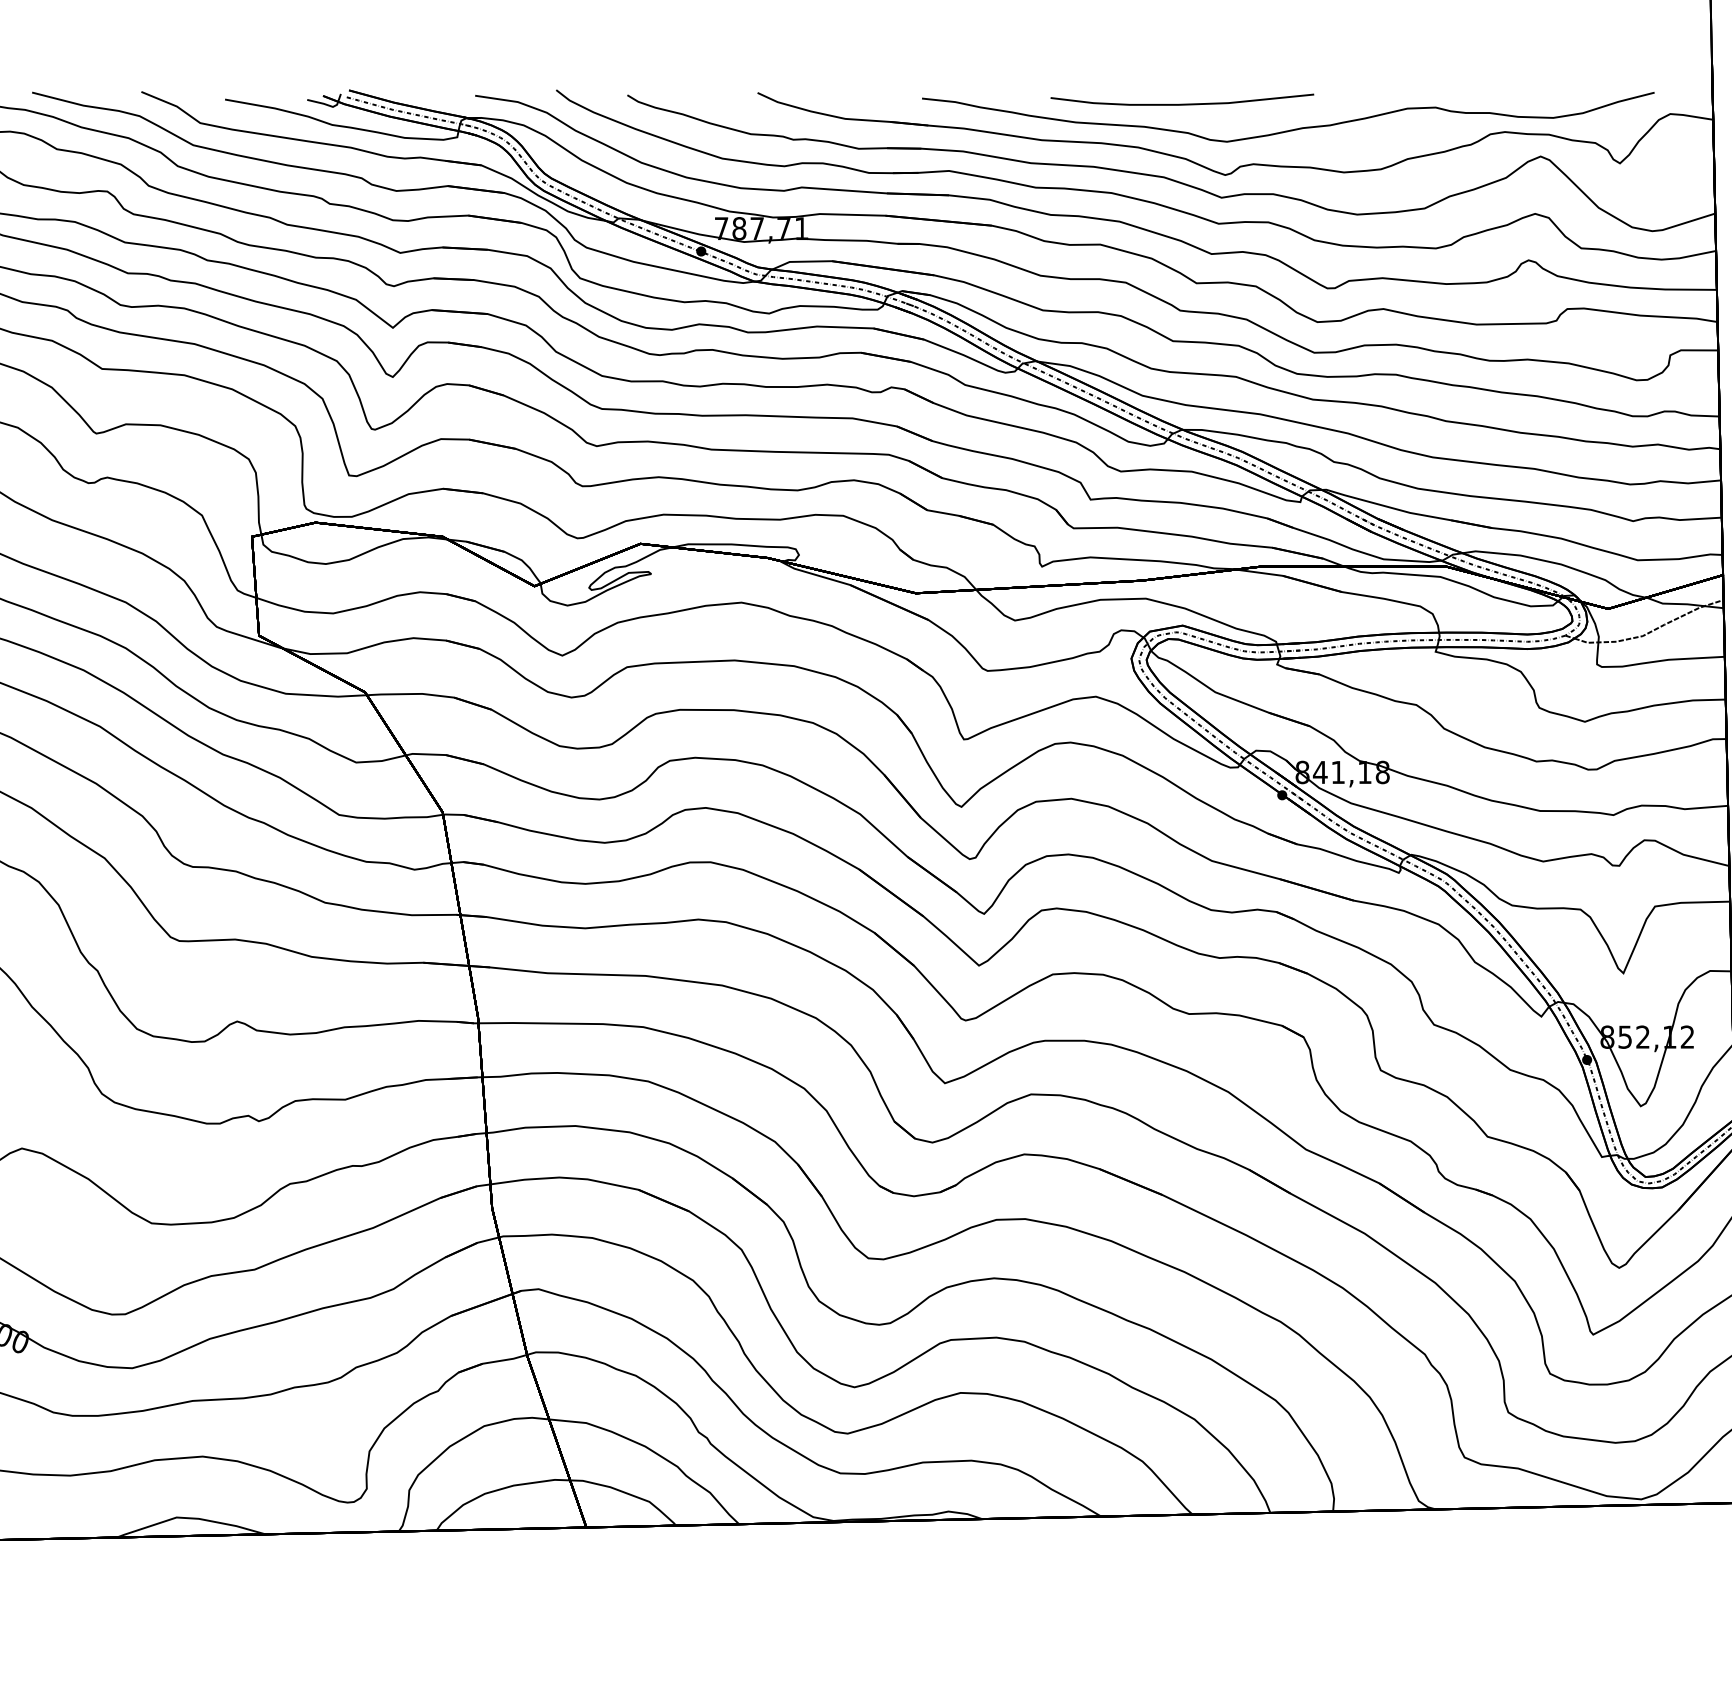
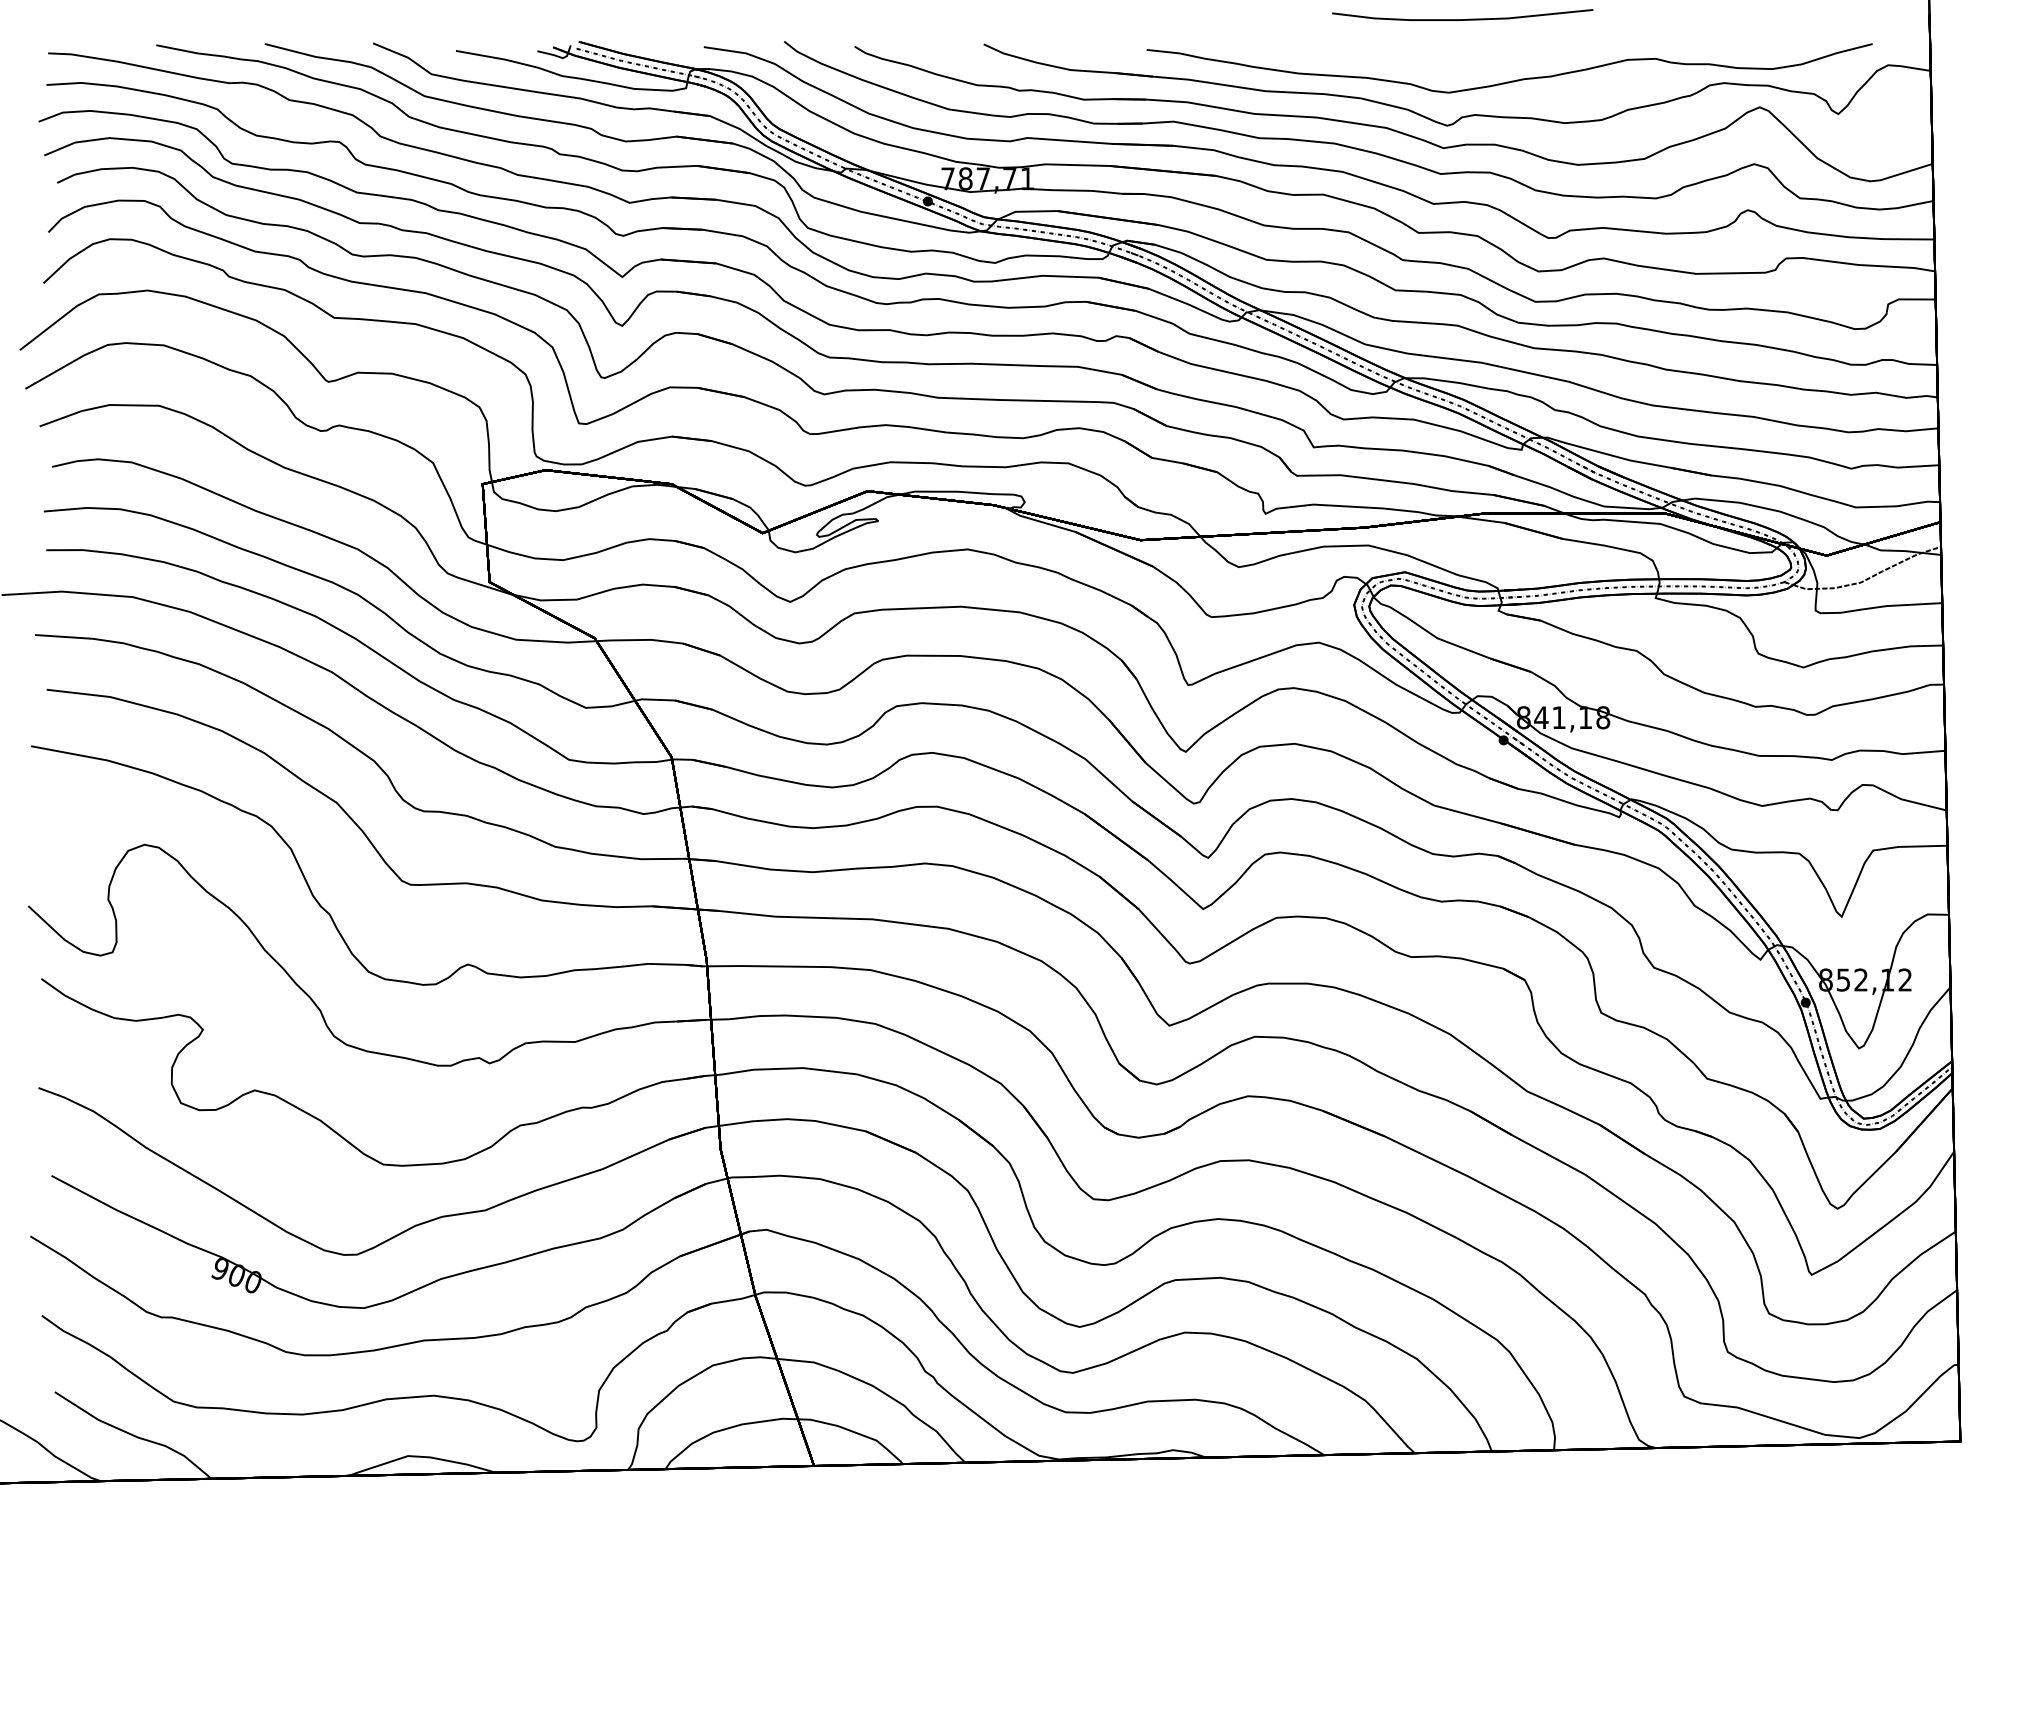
curve: (1182, 104) -> (1462, 19), moved

